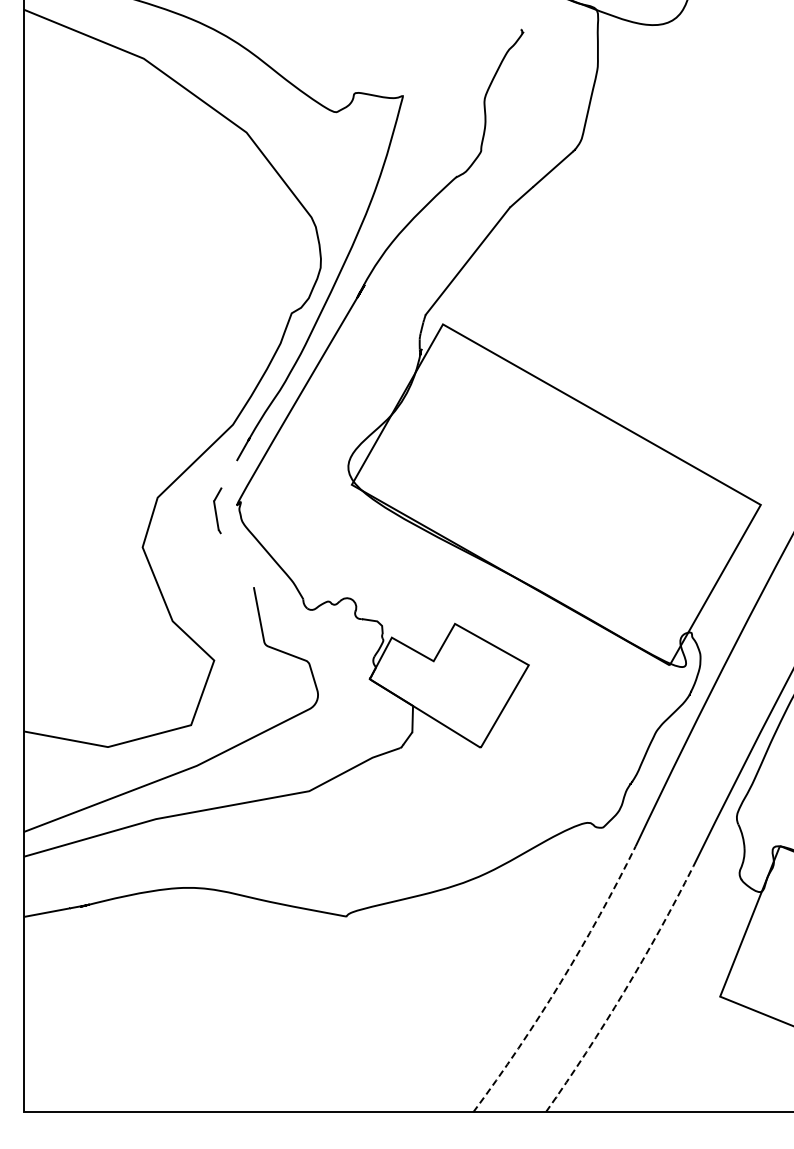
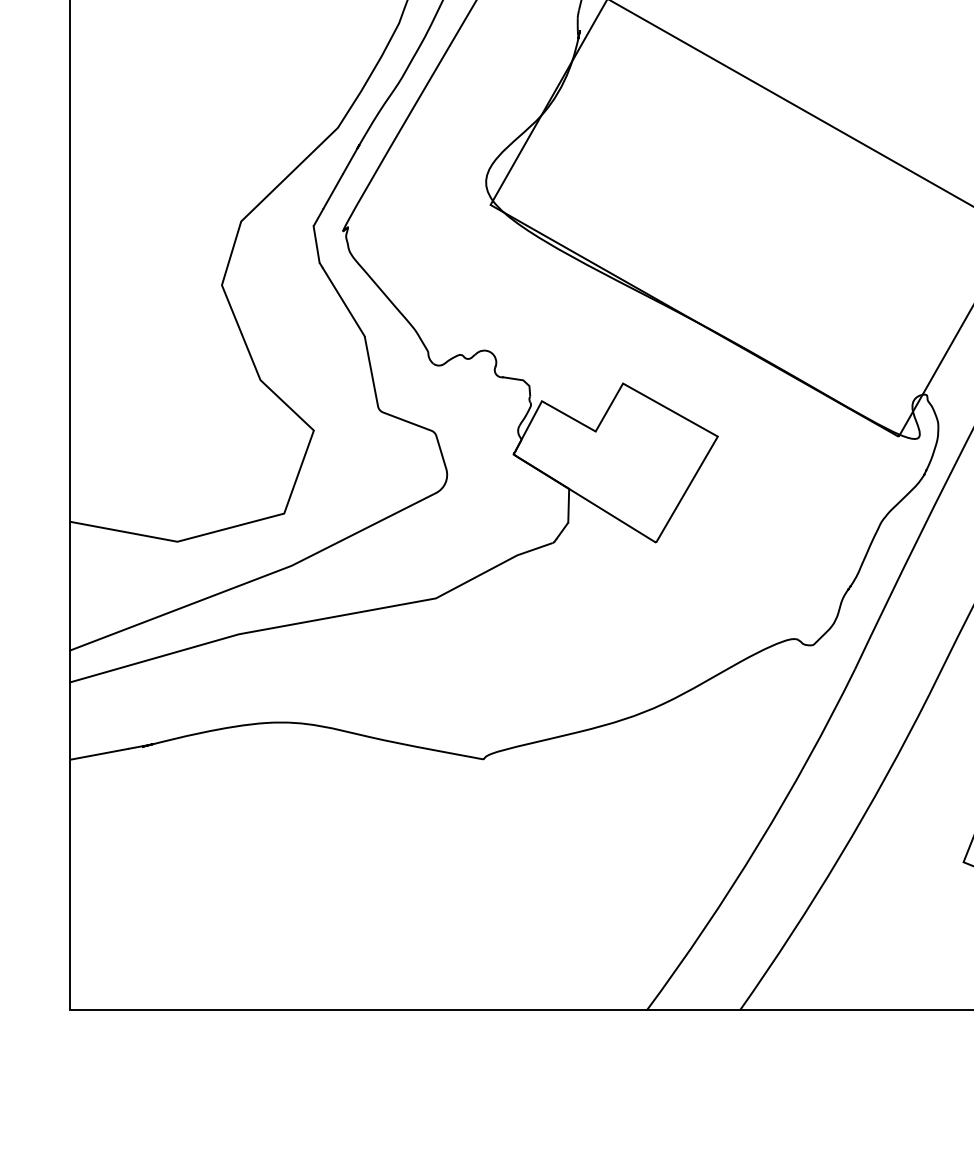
line: (228, 473) -> (332, 190), added
line: (237, 560) -> (343, 302), added
arc: (560, 982) -> (758, 844), dashed -> solid
arc: (624, 991) -> (840, 855), dashed -> solid

